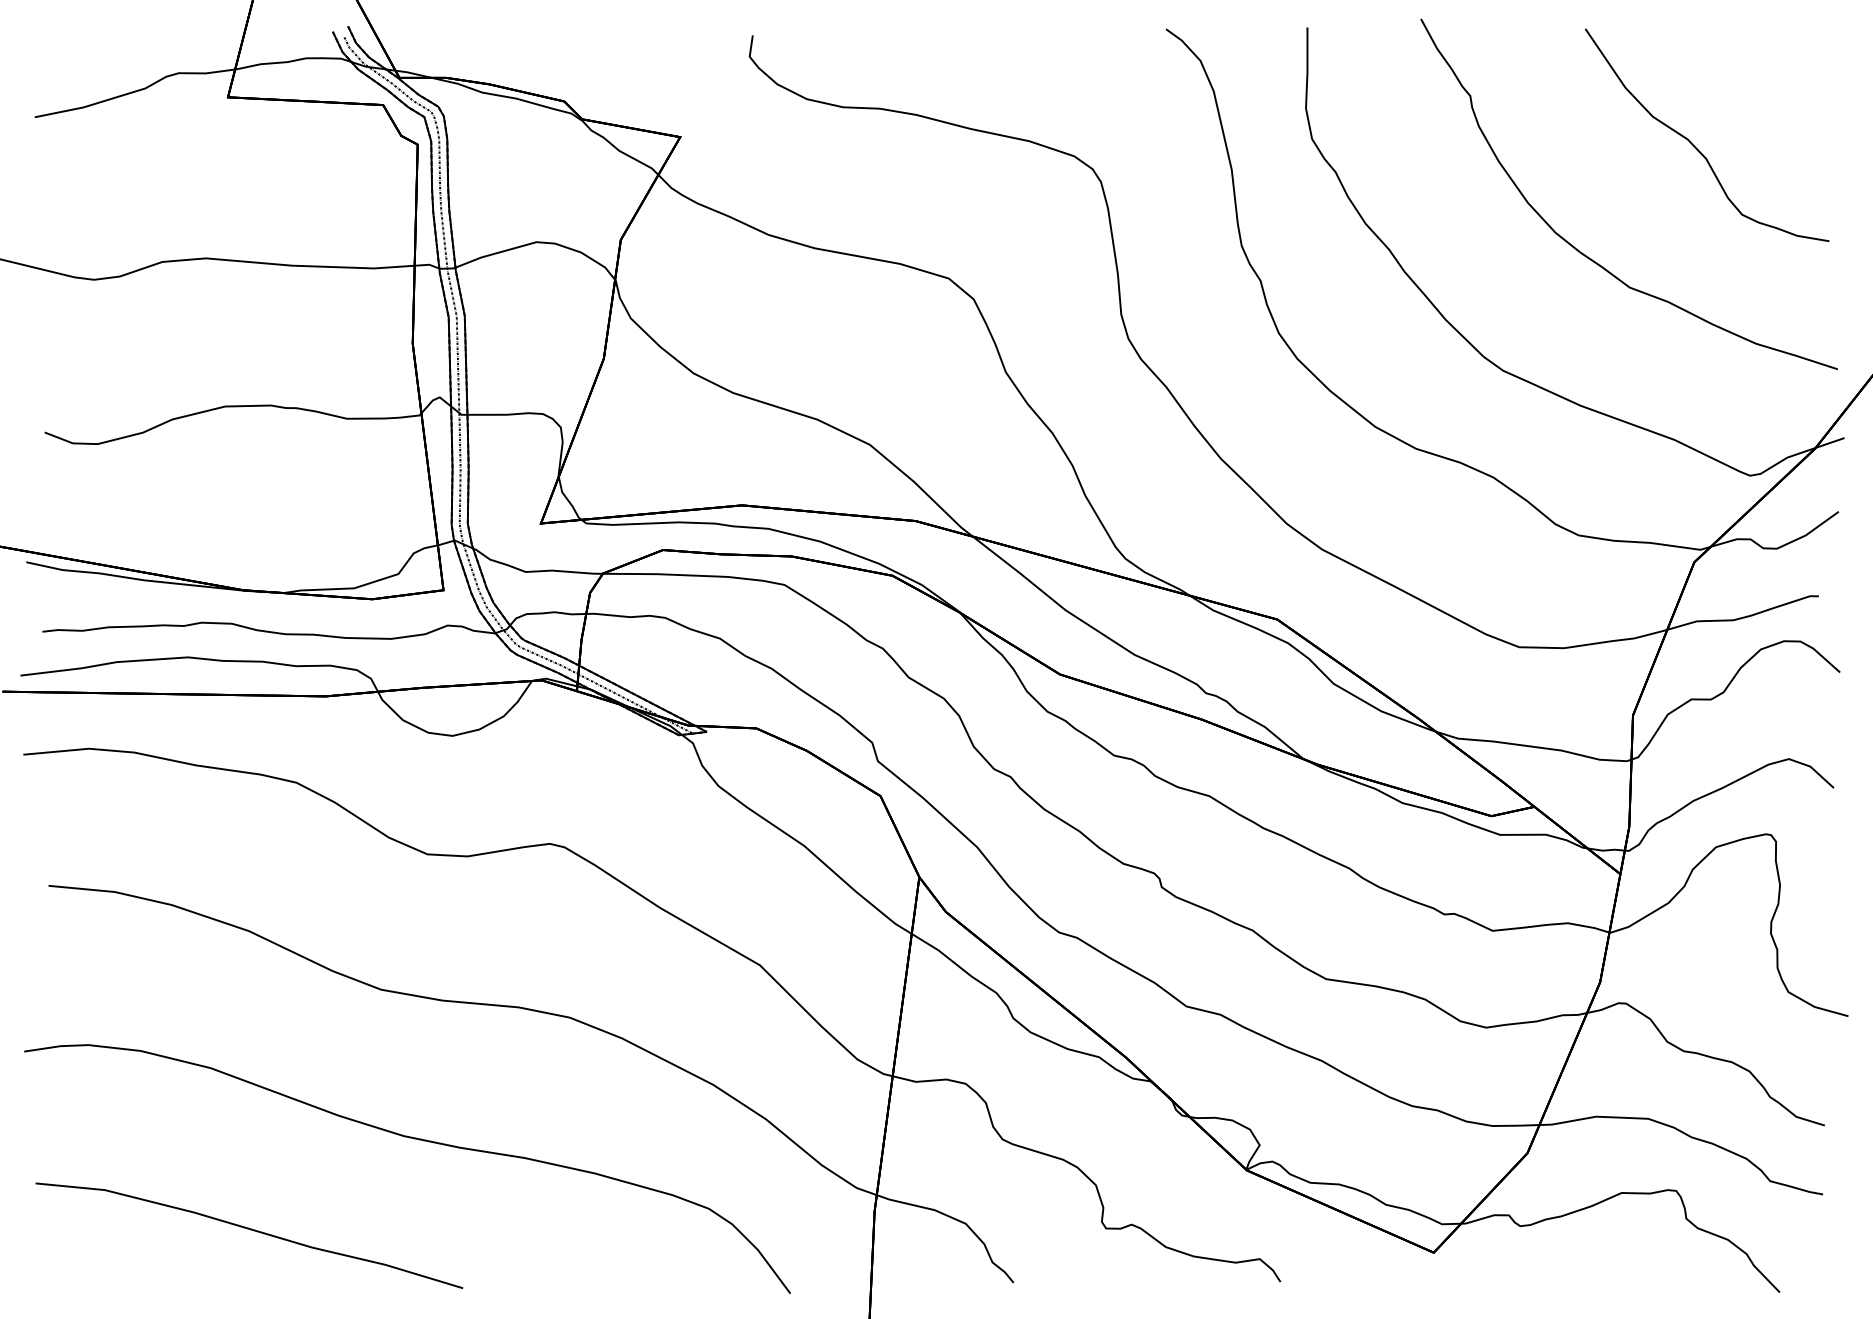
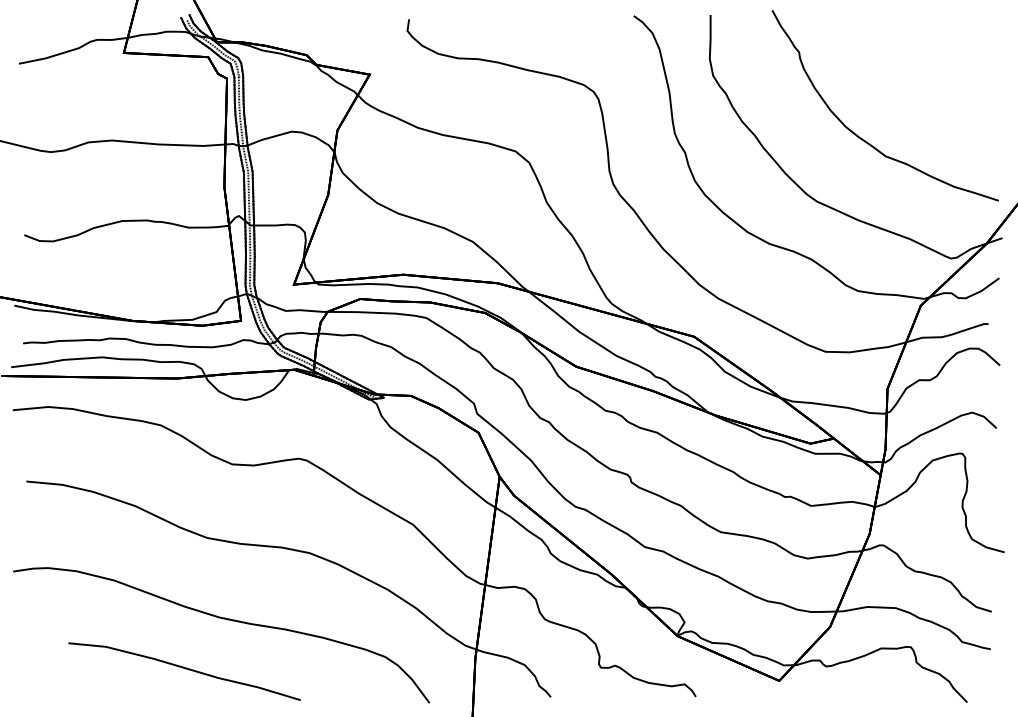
curve: (1695, 144) -> (921, 78), removed
part: (249, 1235) -> (184, 671), moved

